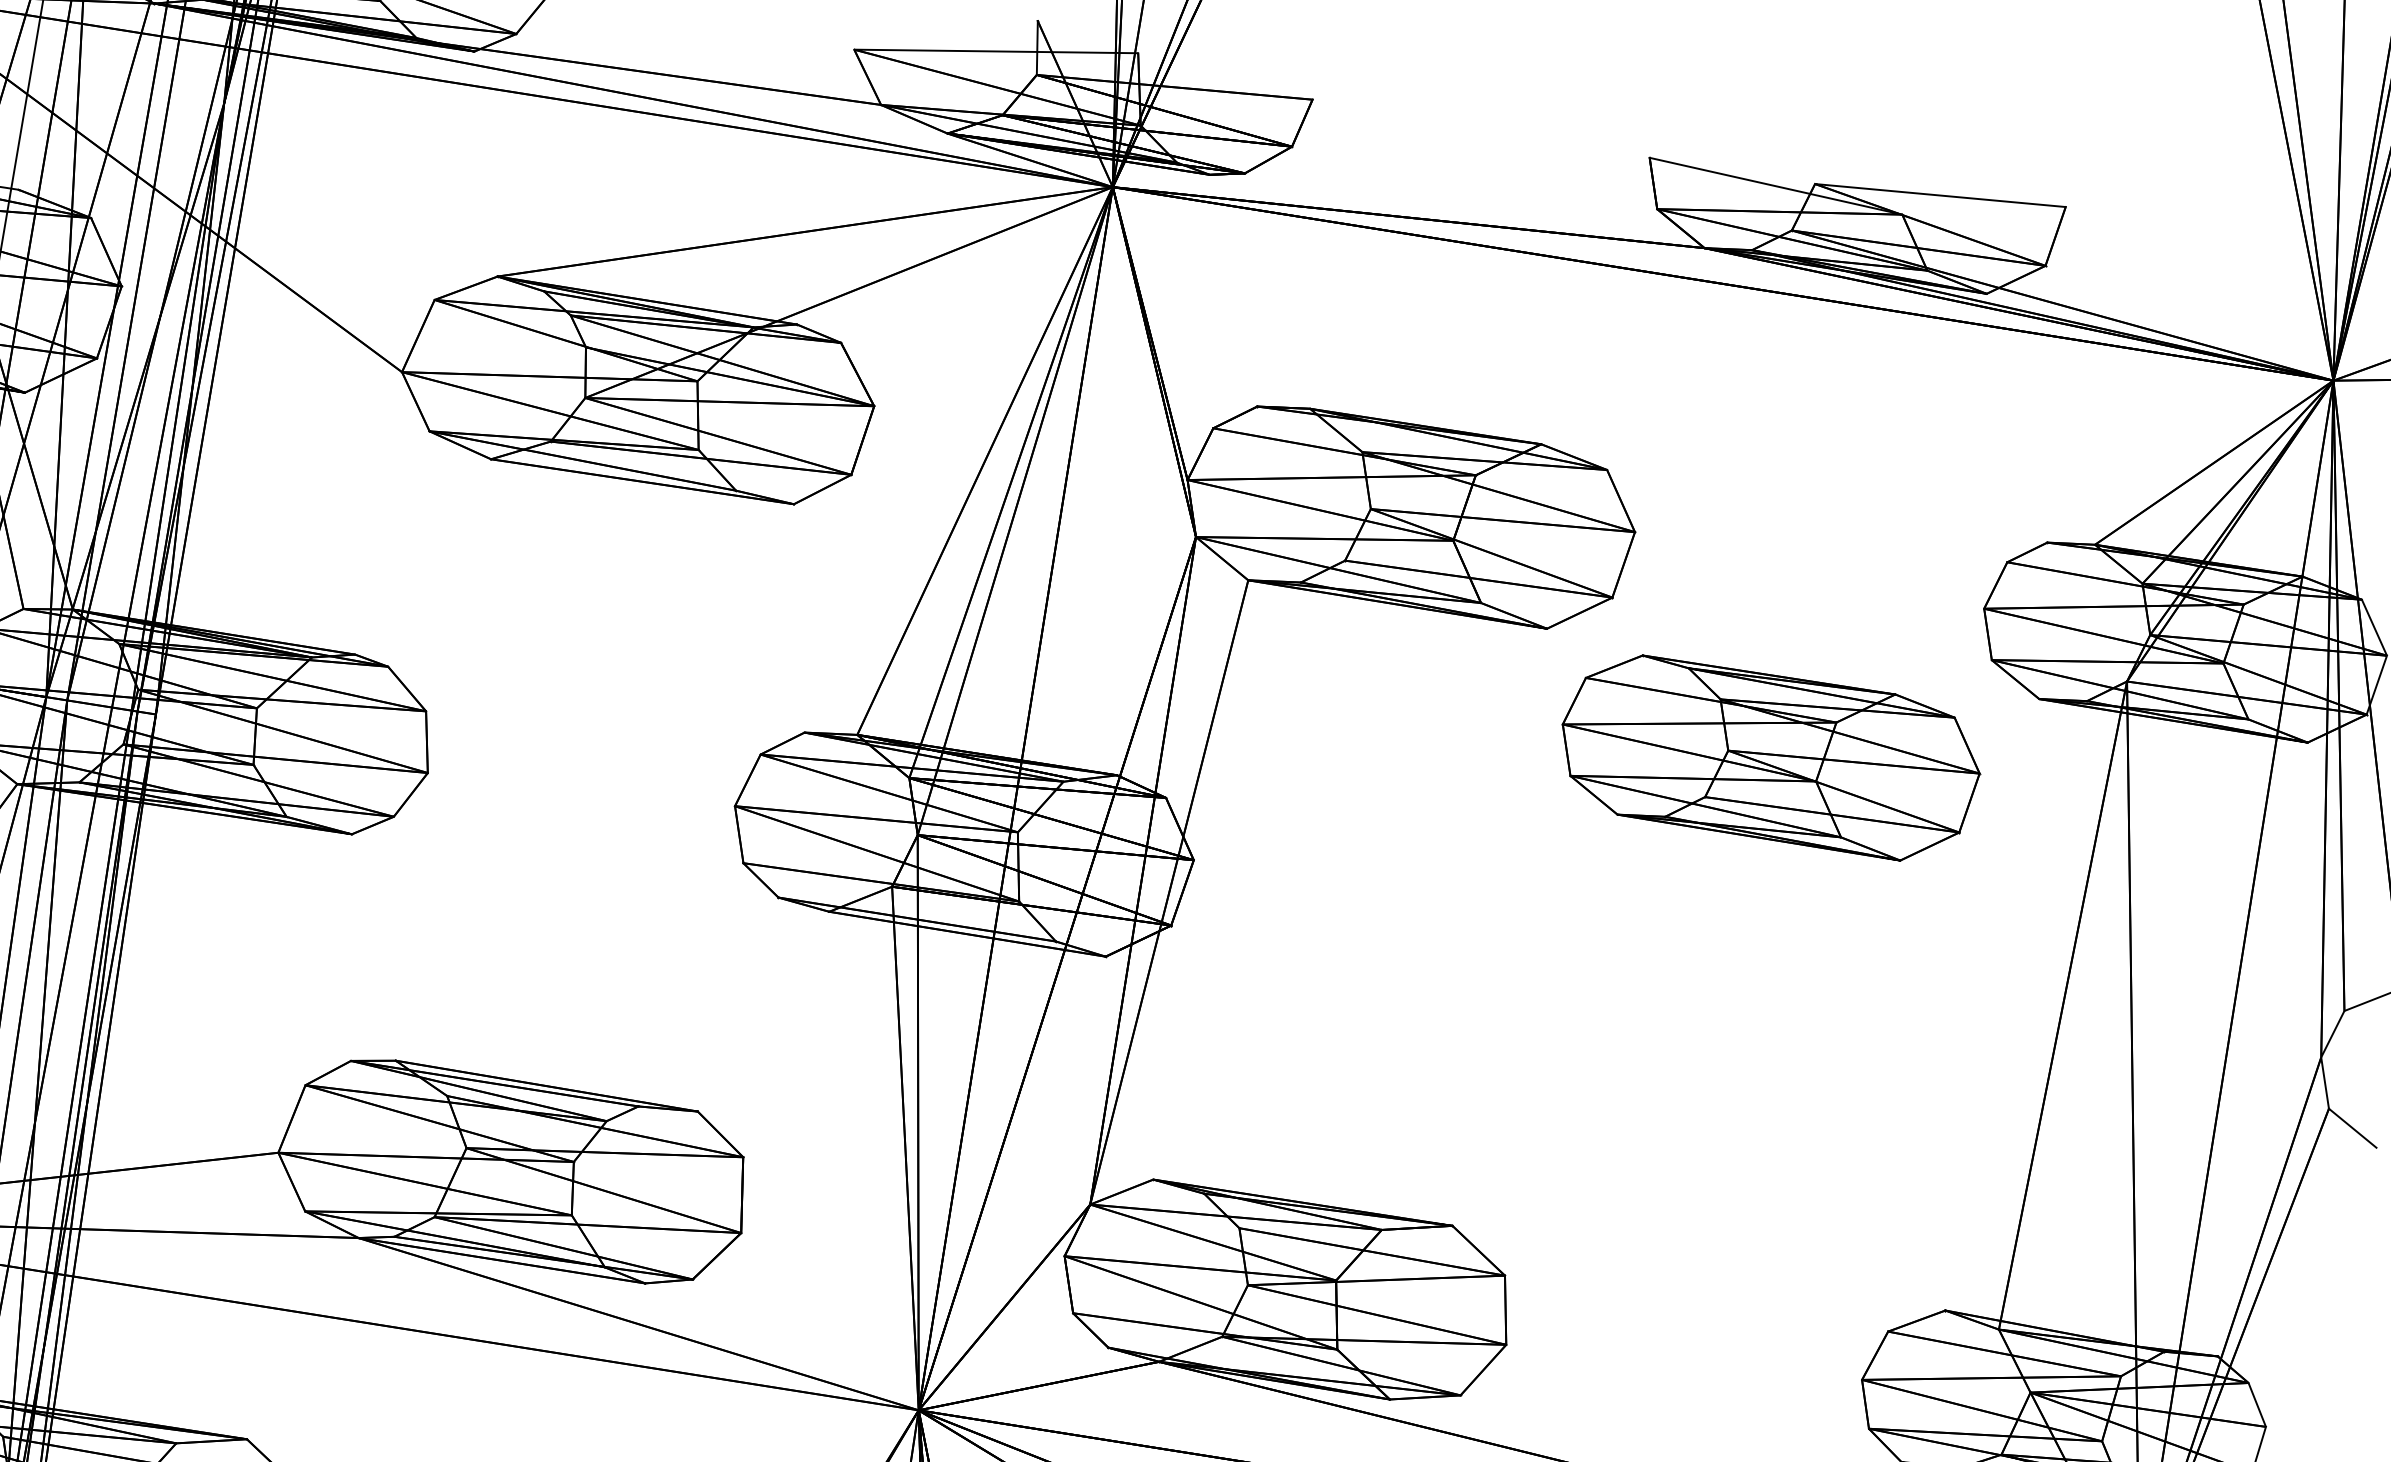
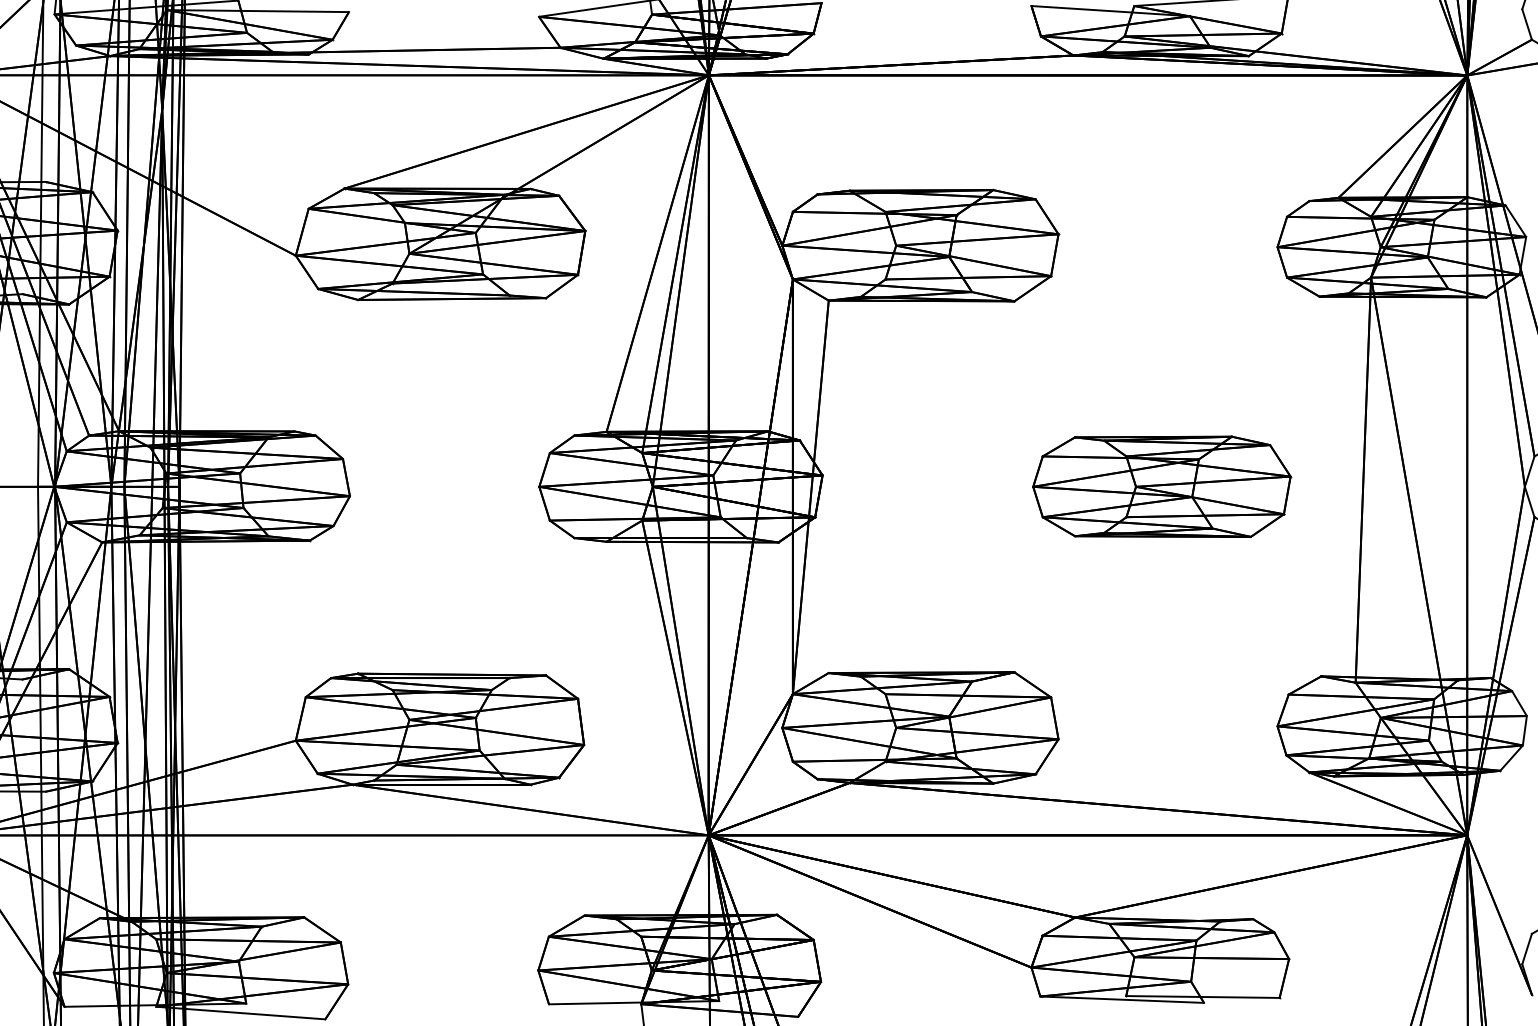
part: (1770, 756) -> (1162, 486), moved

